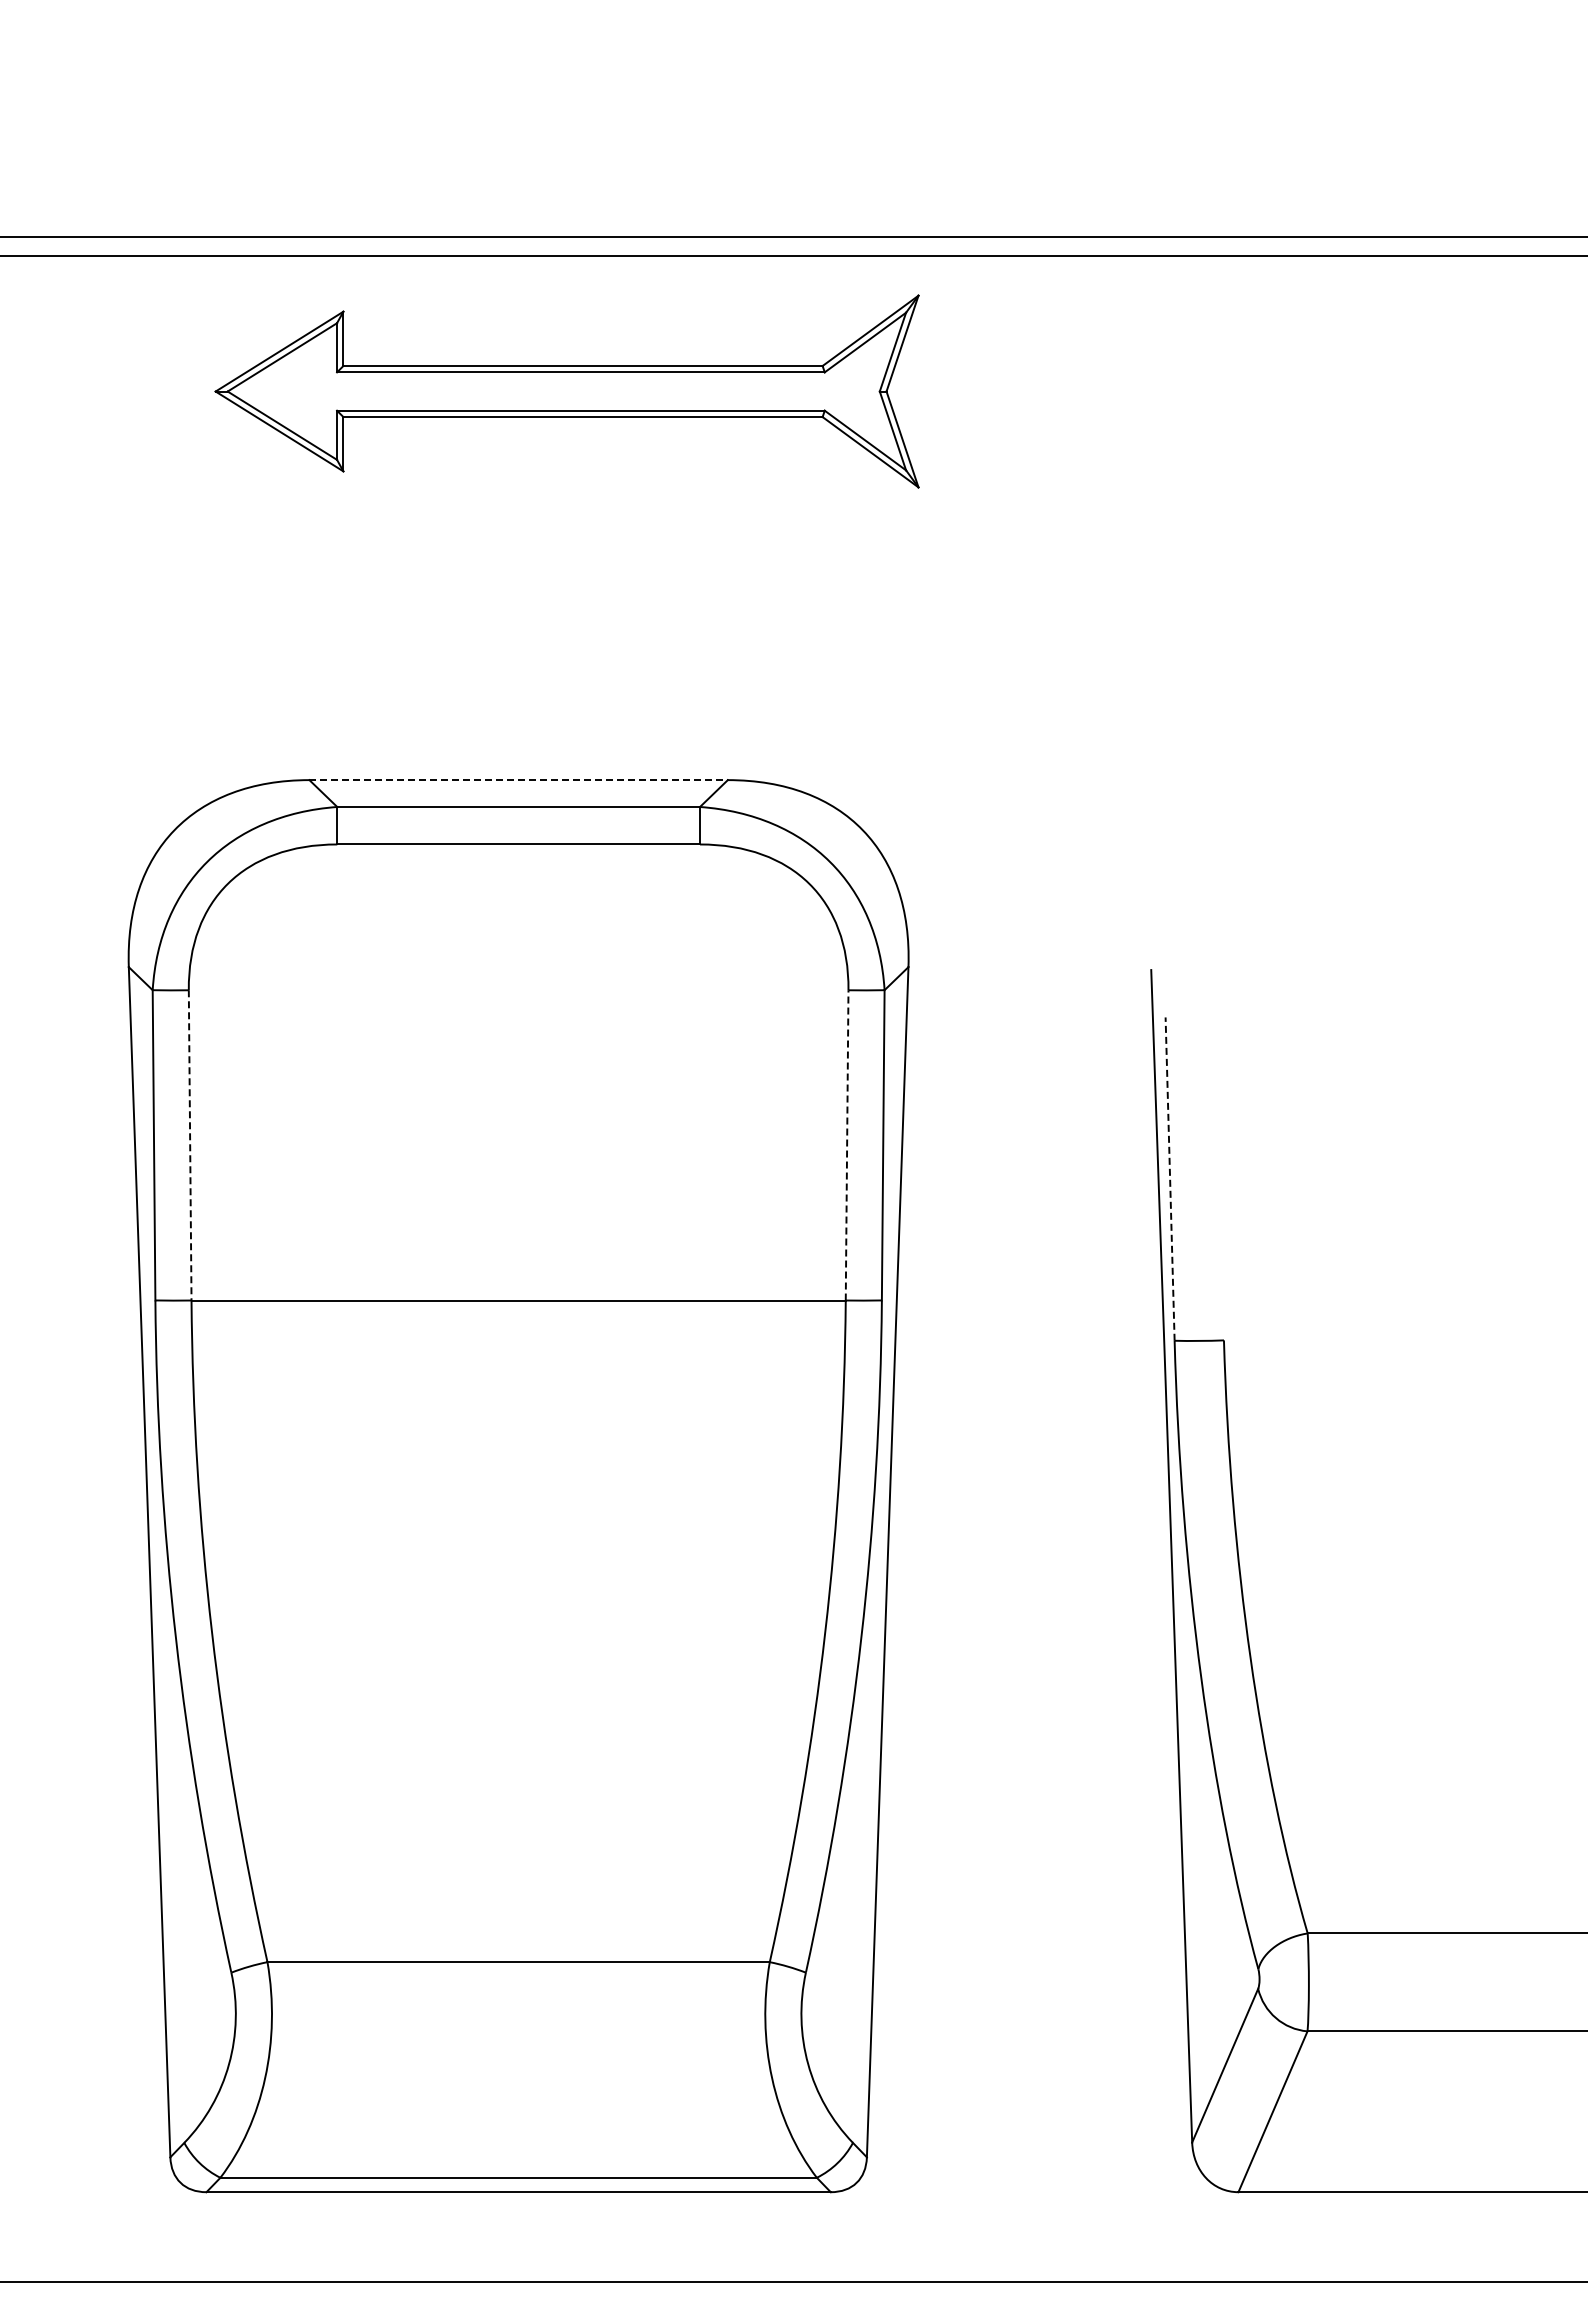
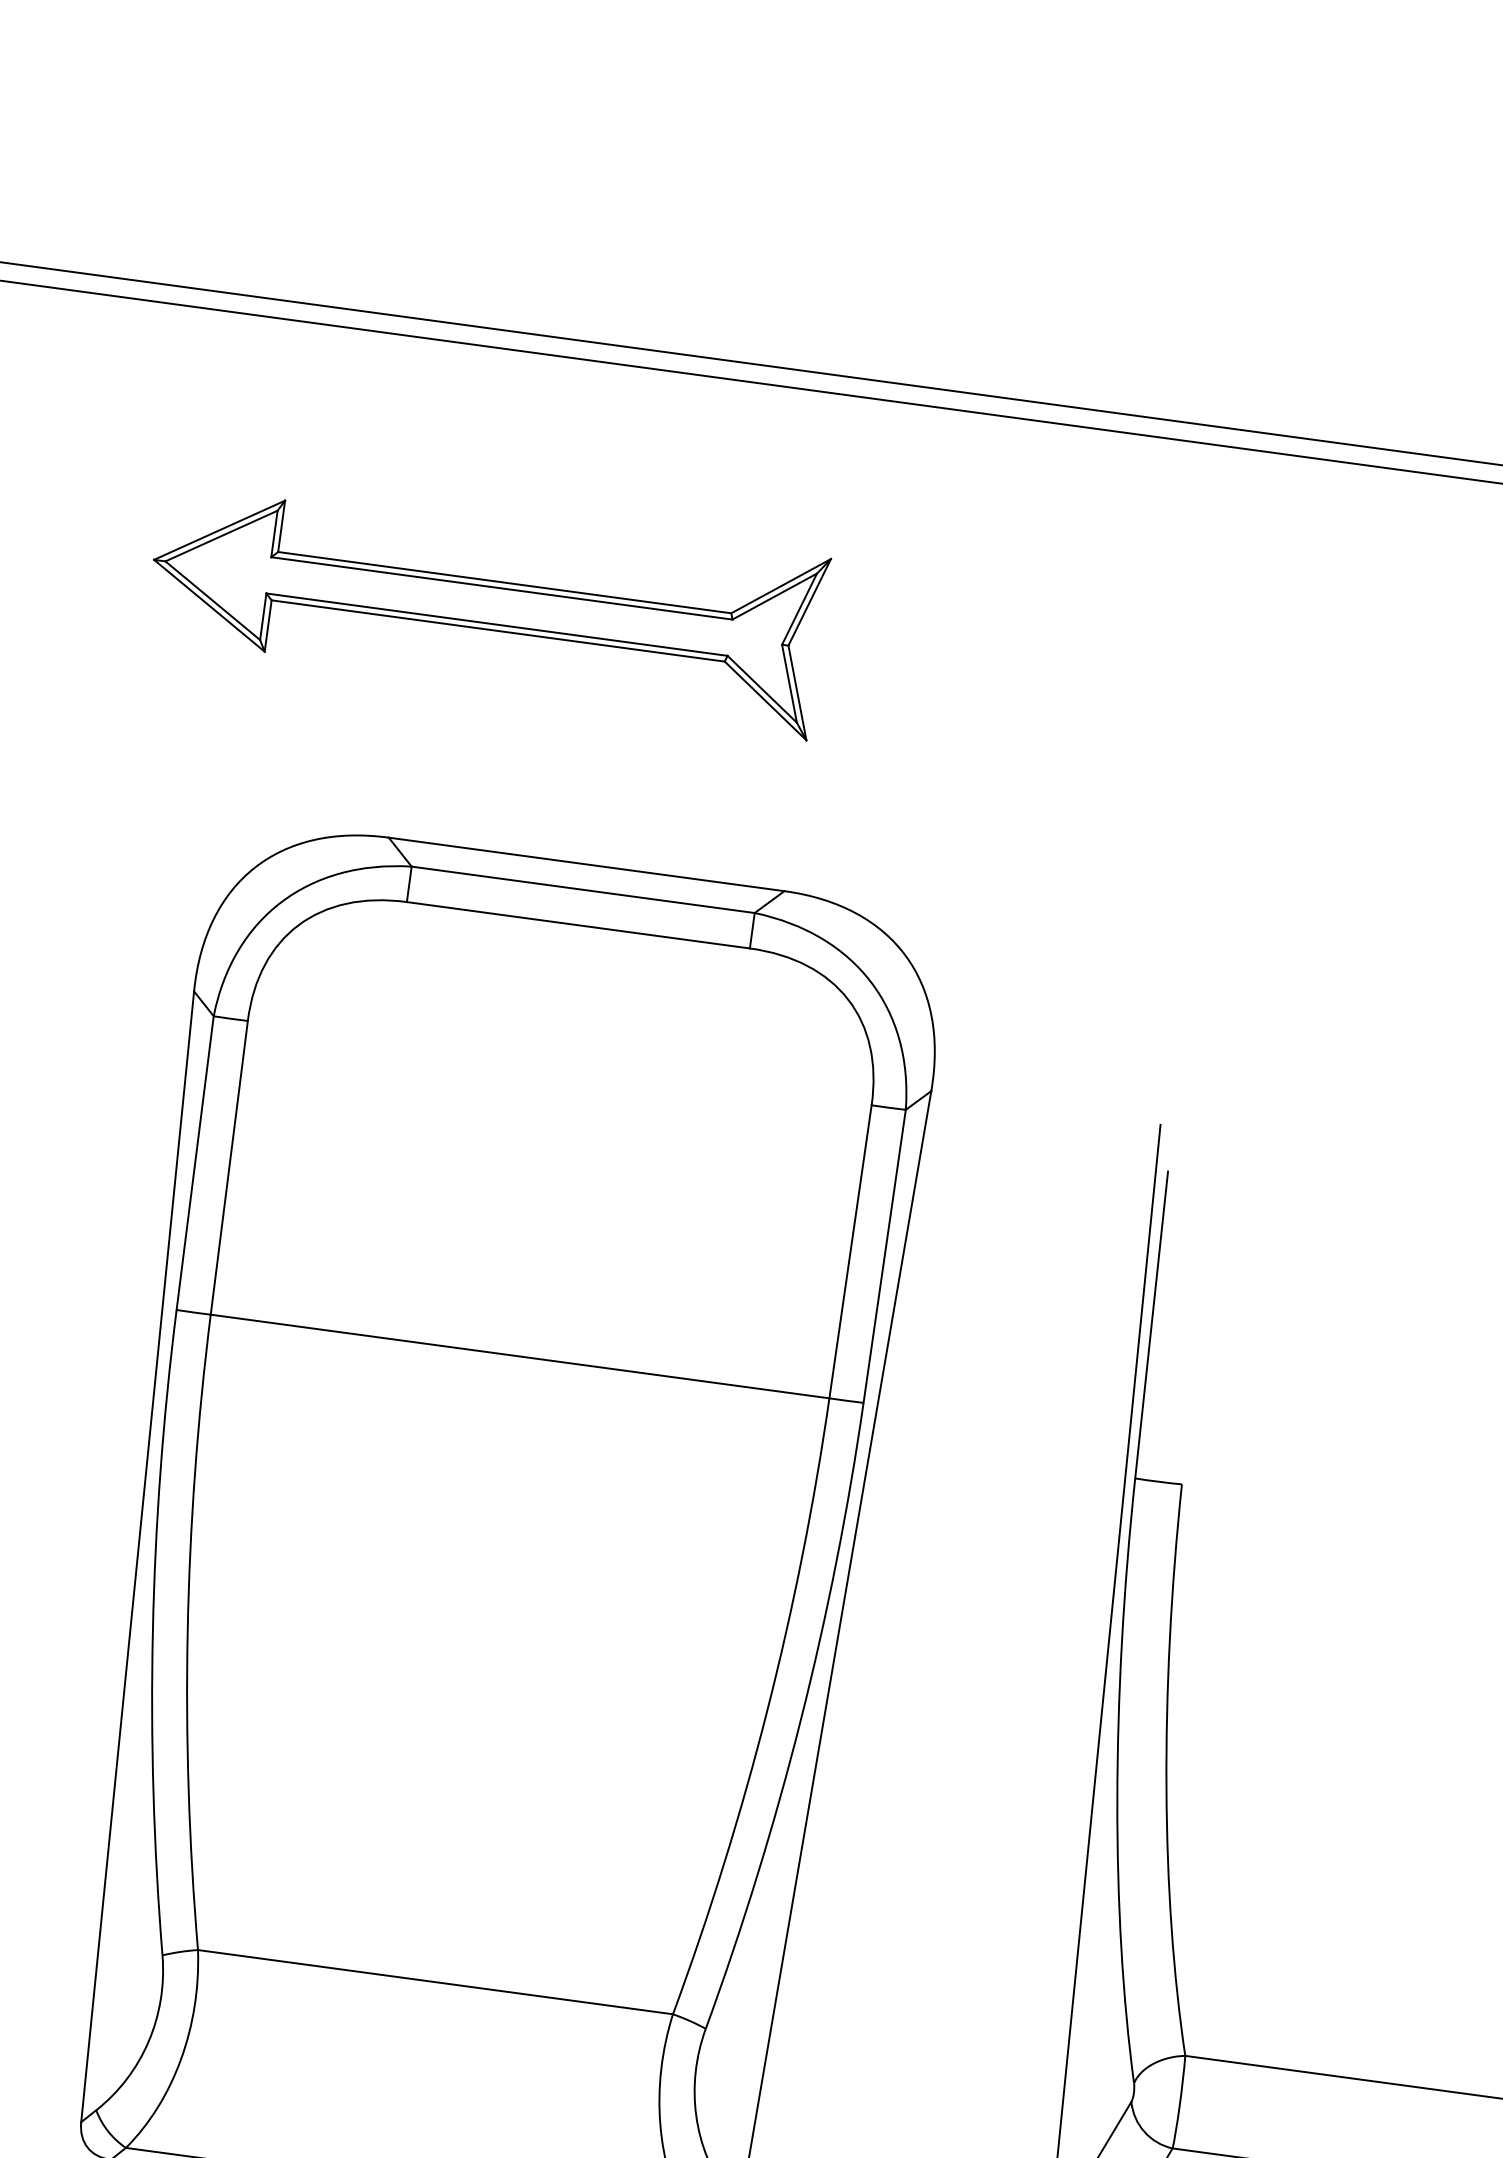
part: (566, 391) -> (485, 604), moved
line: (519, 780) -> (587, 864), dashed -> solid
line: (847, 1144) -> (850, 1251), dashed -> solid
line: (190, 1145) -> (229, 1167), dashed -> solid
line: (1170, 1179) -> (1151, 1325), dashed -> solid

